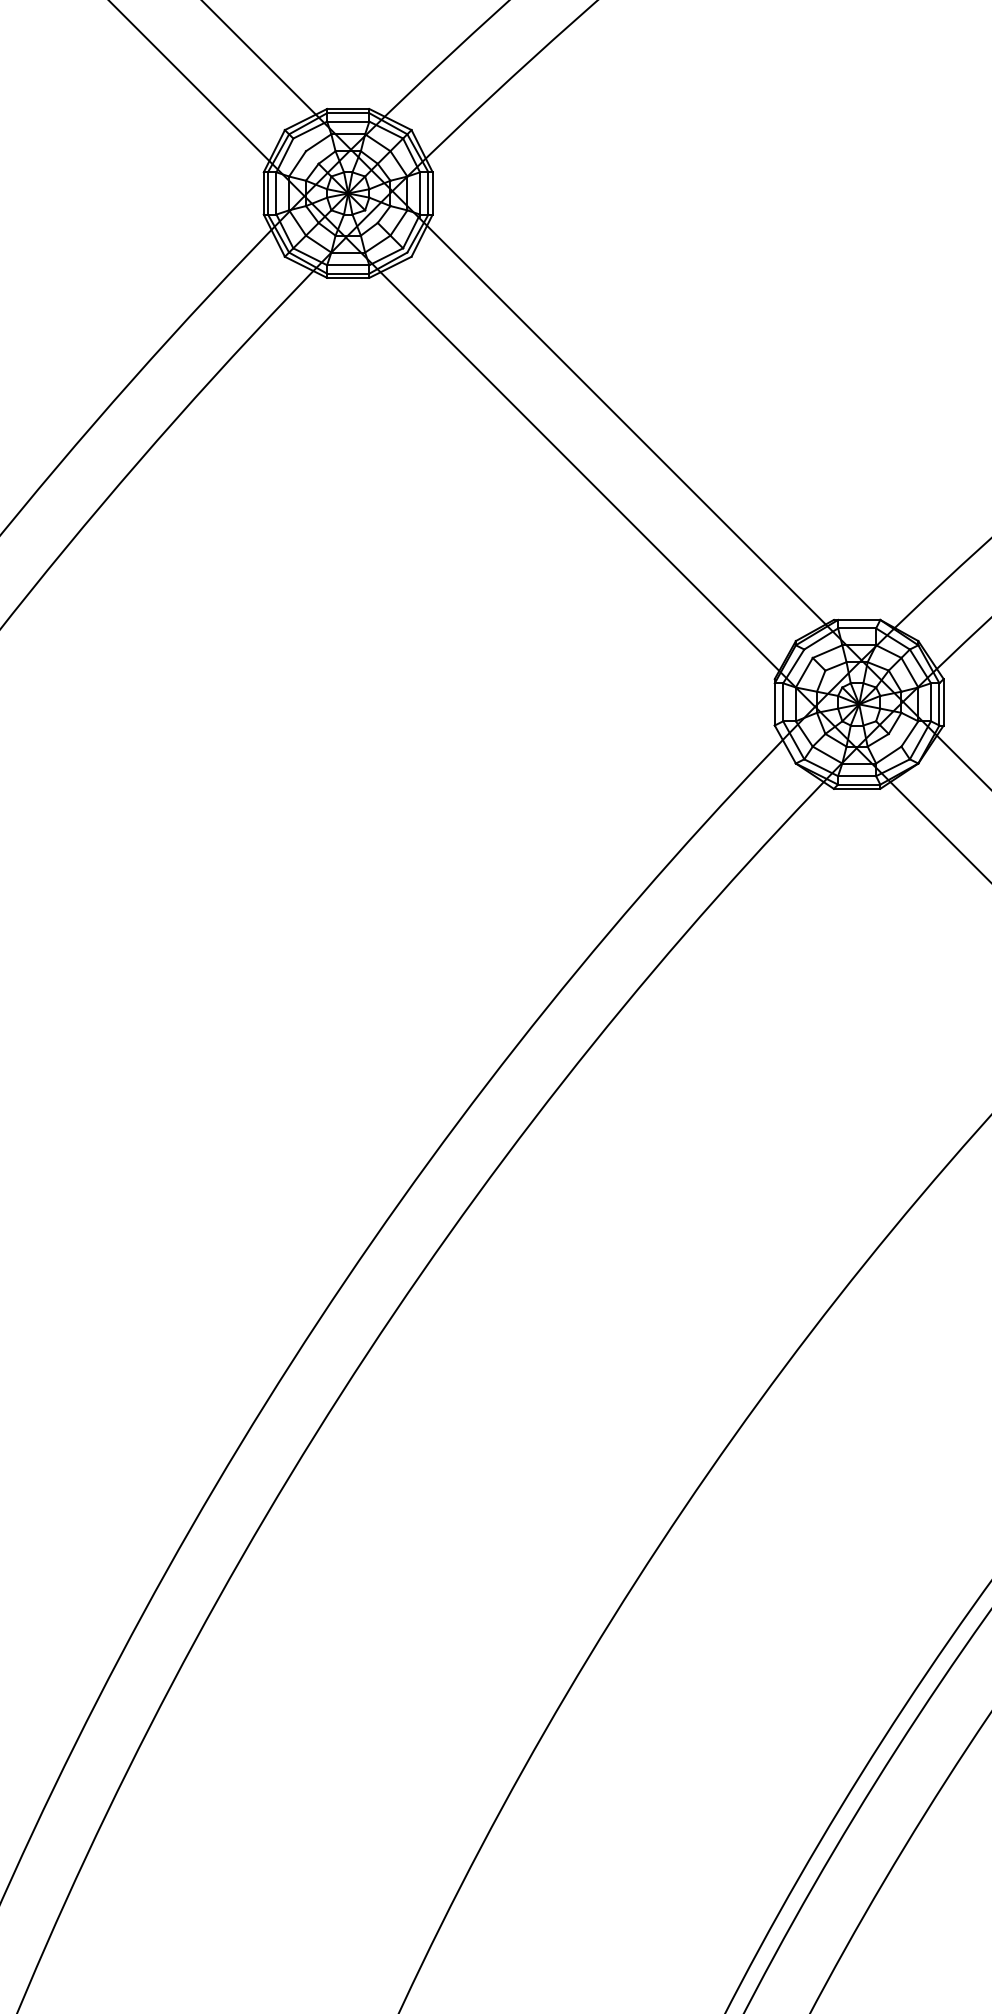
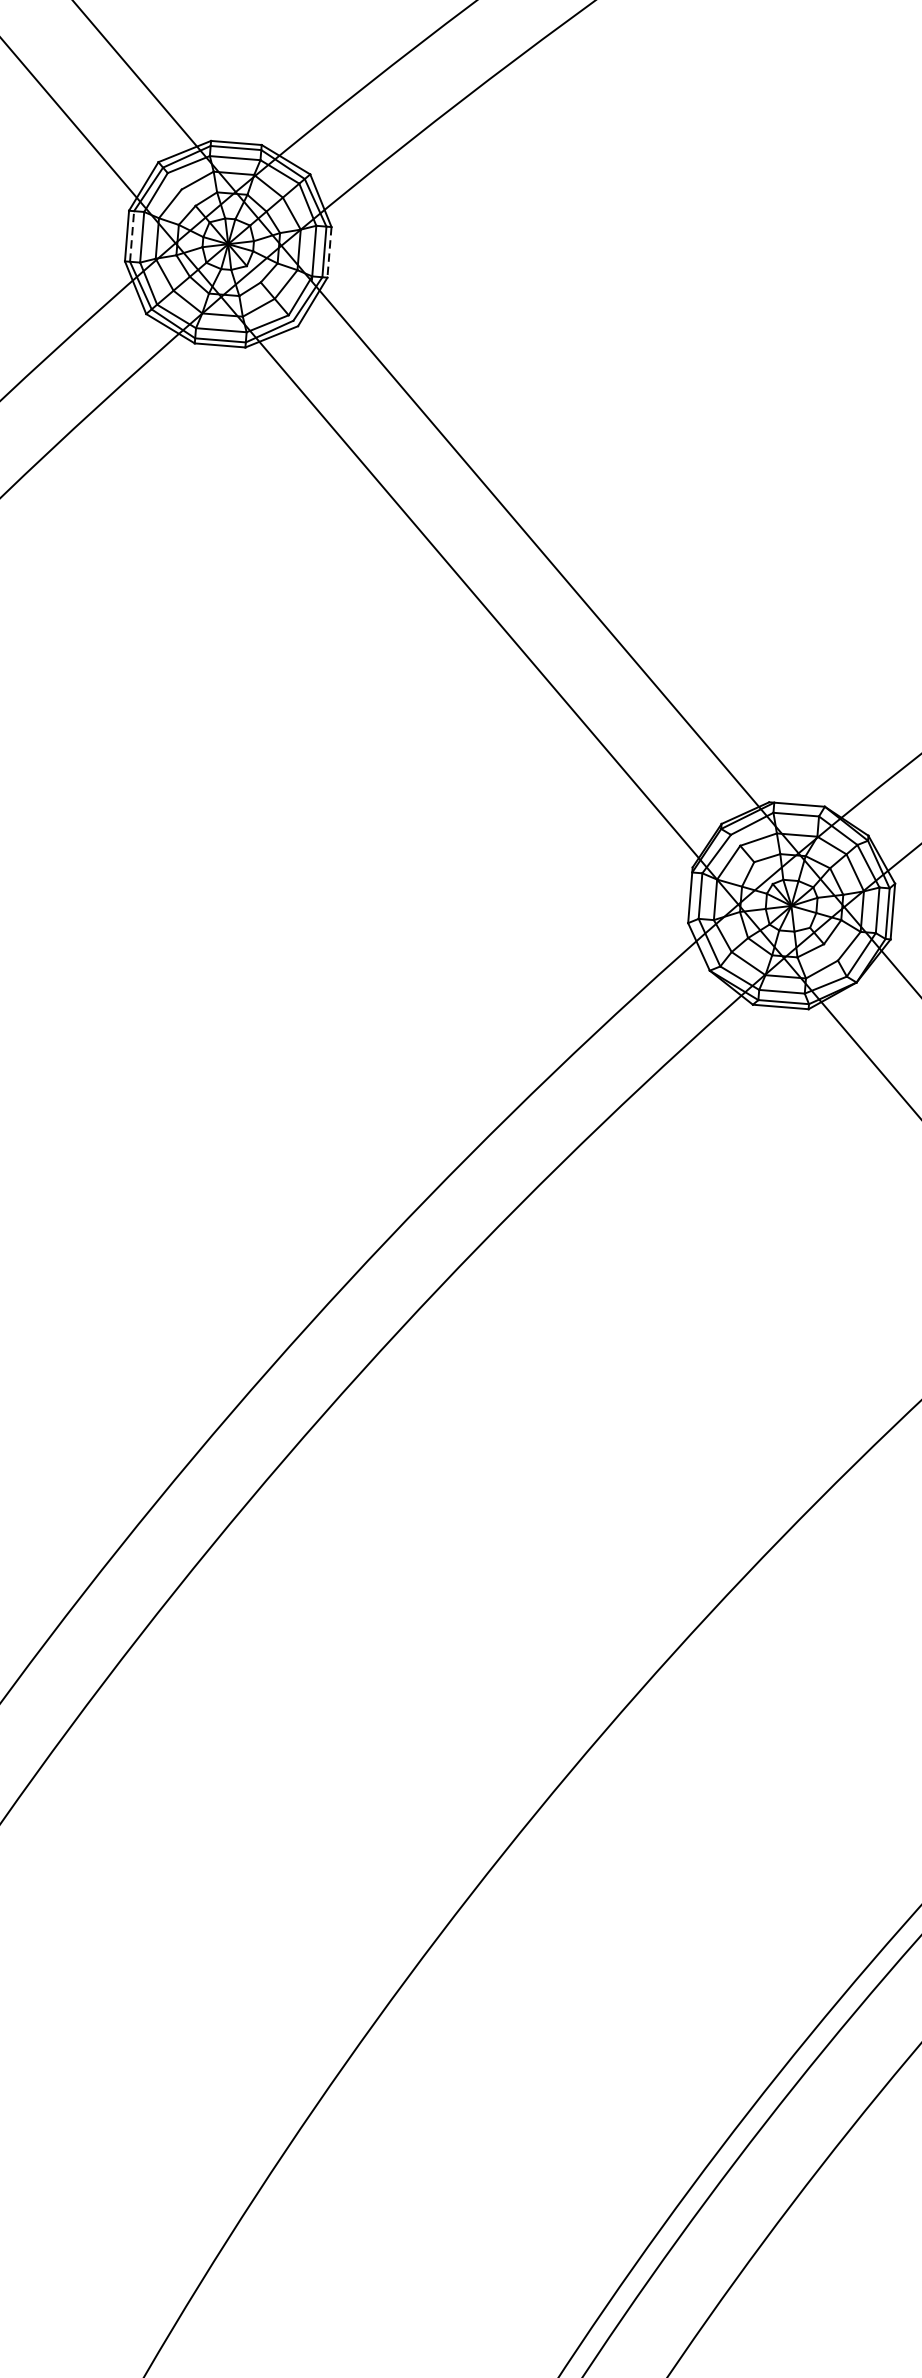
line: (268, 192) -> (132, 235), solid -> dashed
line: (432, 193) -> (329, 252), solid -> dashed

